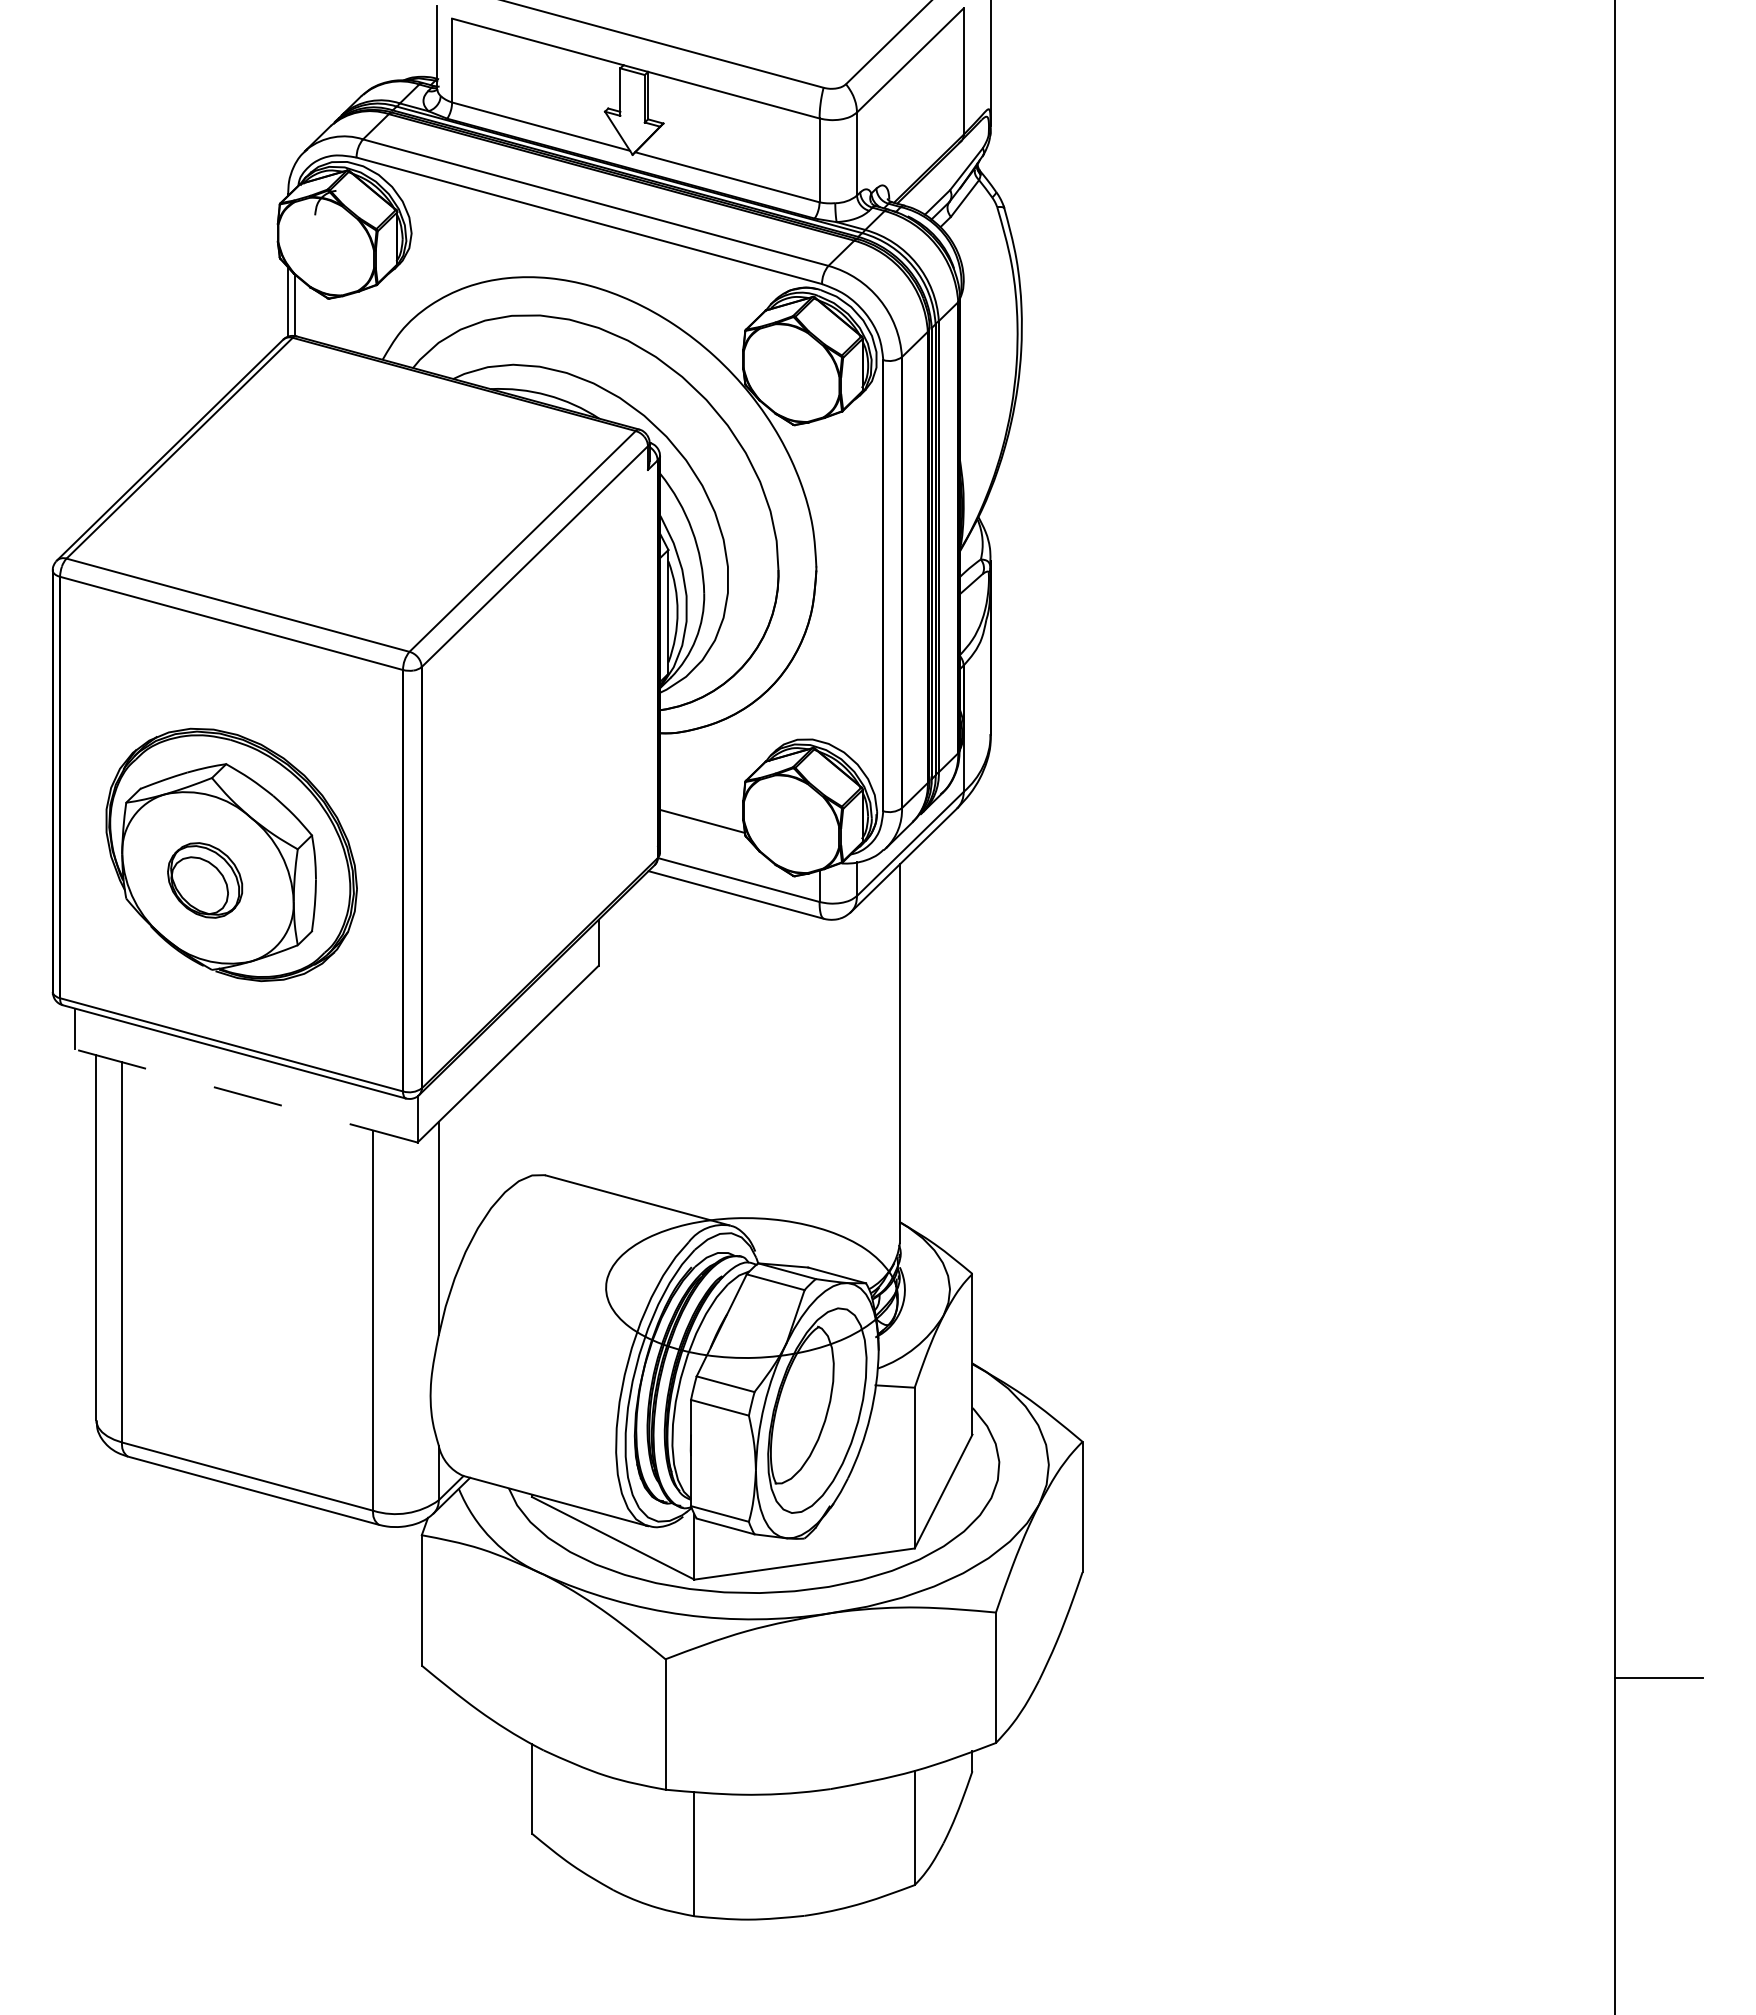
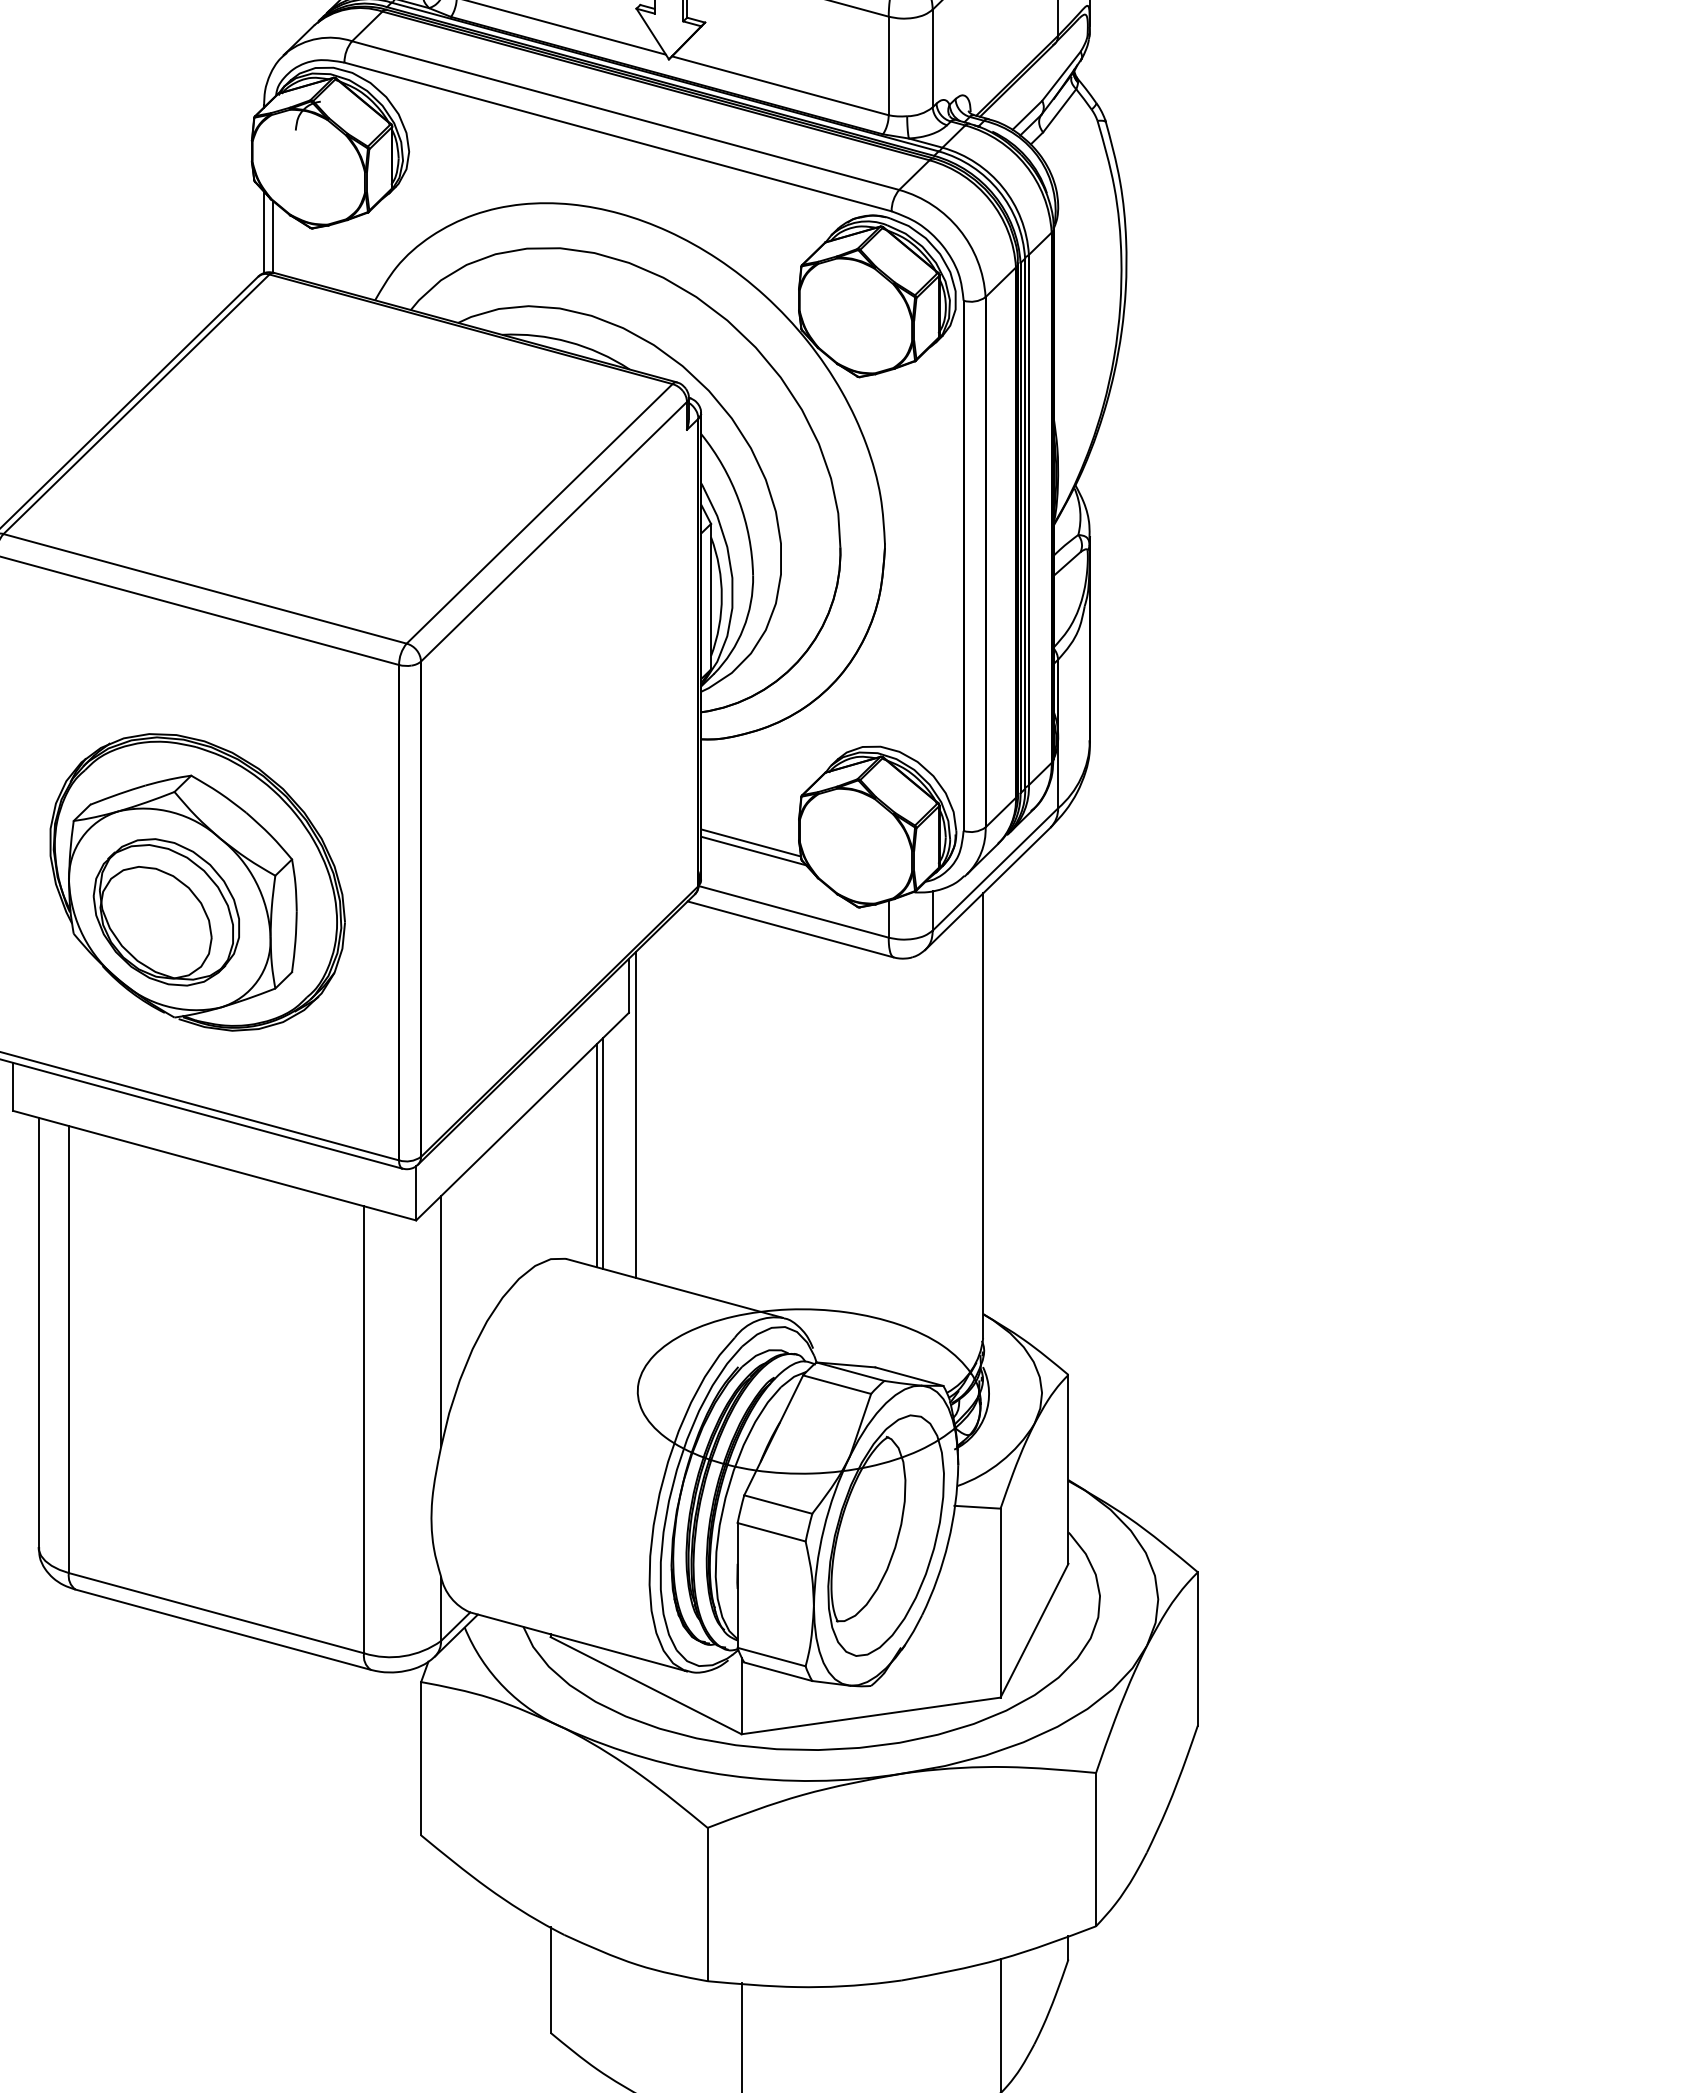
line: (704, 828) -> (753, 851), added
part: (204, 880) -> (165, 912), size x1.67
line: (604, 1052) -> (635, 1114), added
line: (576, 1085) -> (602, 1153), added
line: (571, 1087) -> (597, 1155), added
line: (246, 1095) -> (215, 1165), dashed -> solid

